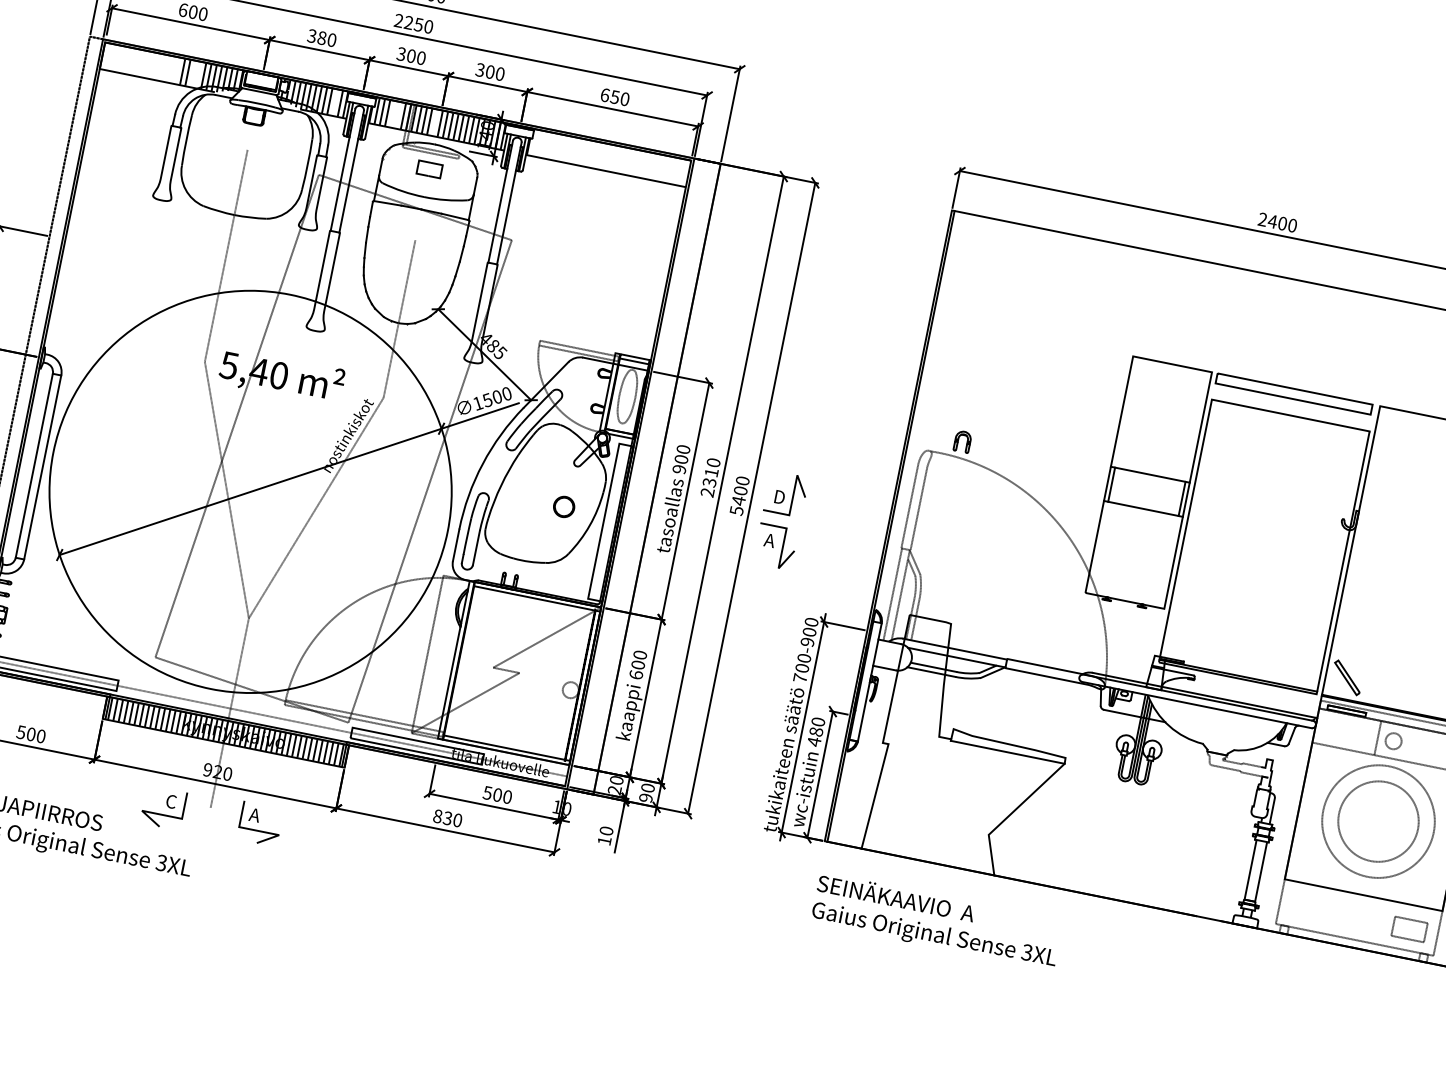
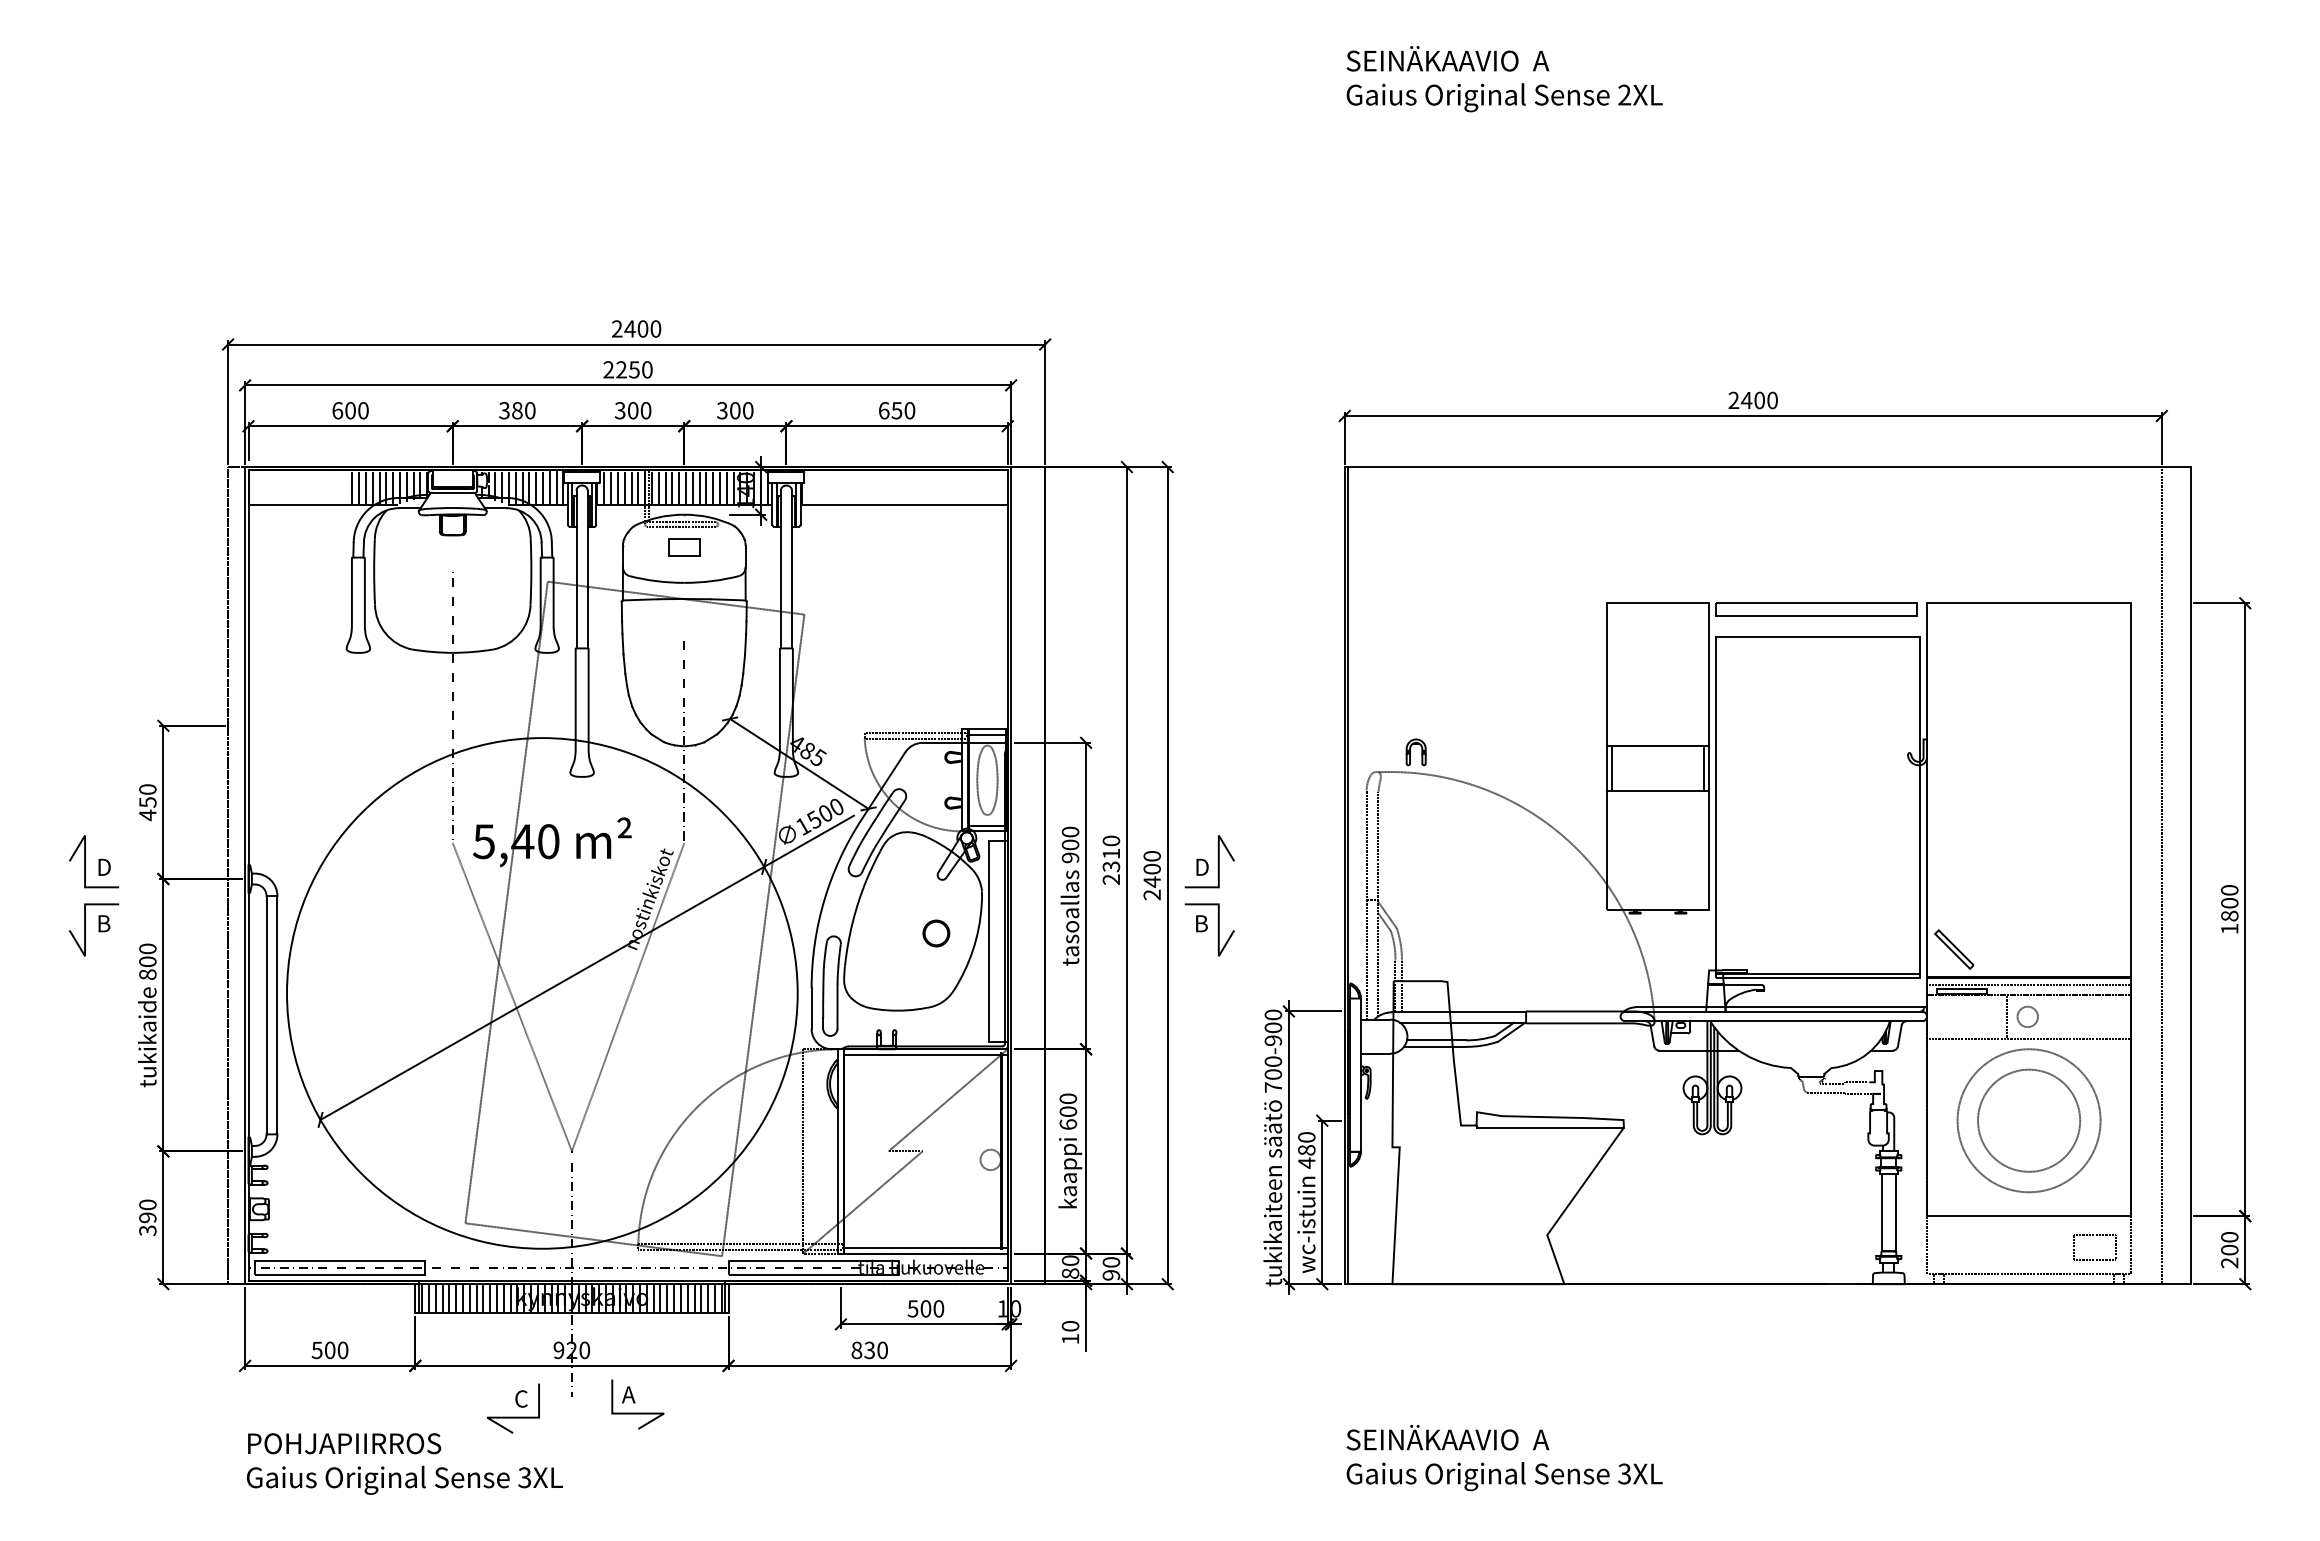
line: (192, 73) -> (365, 487), added
line: (198, 74) -> (372, 487), added
line: (334, 102) -> (549, 487), added
line: (392, 114) -> (624, 487), added
line: (398, 115) -> (631, 487), added
line: (435, 122) -> (679, 487), added
text: (736, 510) -> (1151, 894), 5400 -> 2400
text: (769, 540) -> (1200, 923), A -> B
text: (614, 790) -> (1070, 1273), 20 -> 80
text: (936, 921) -> (1504, 1458), moved

